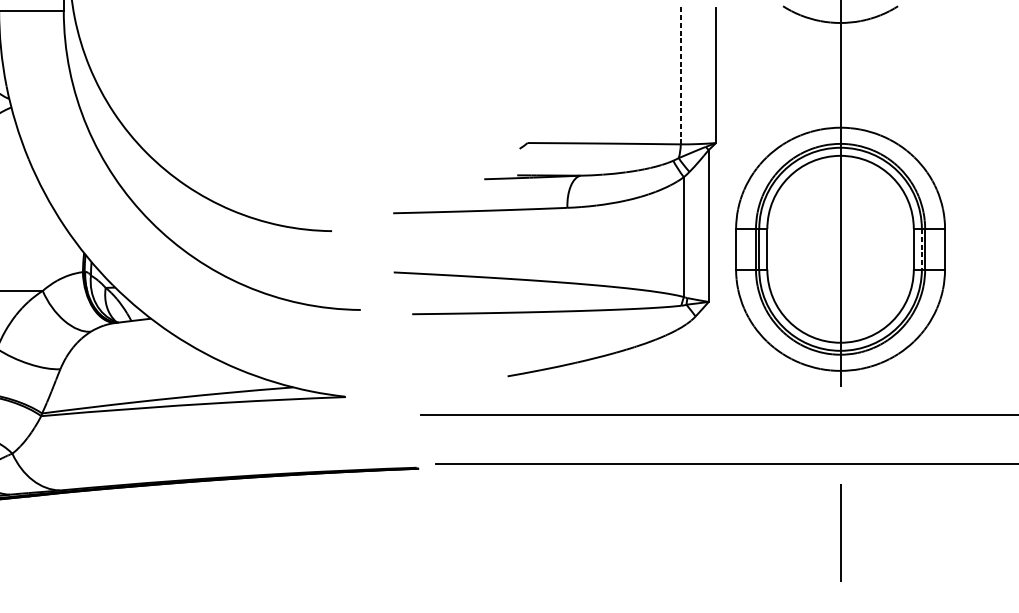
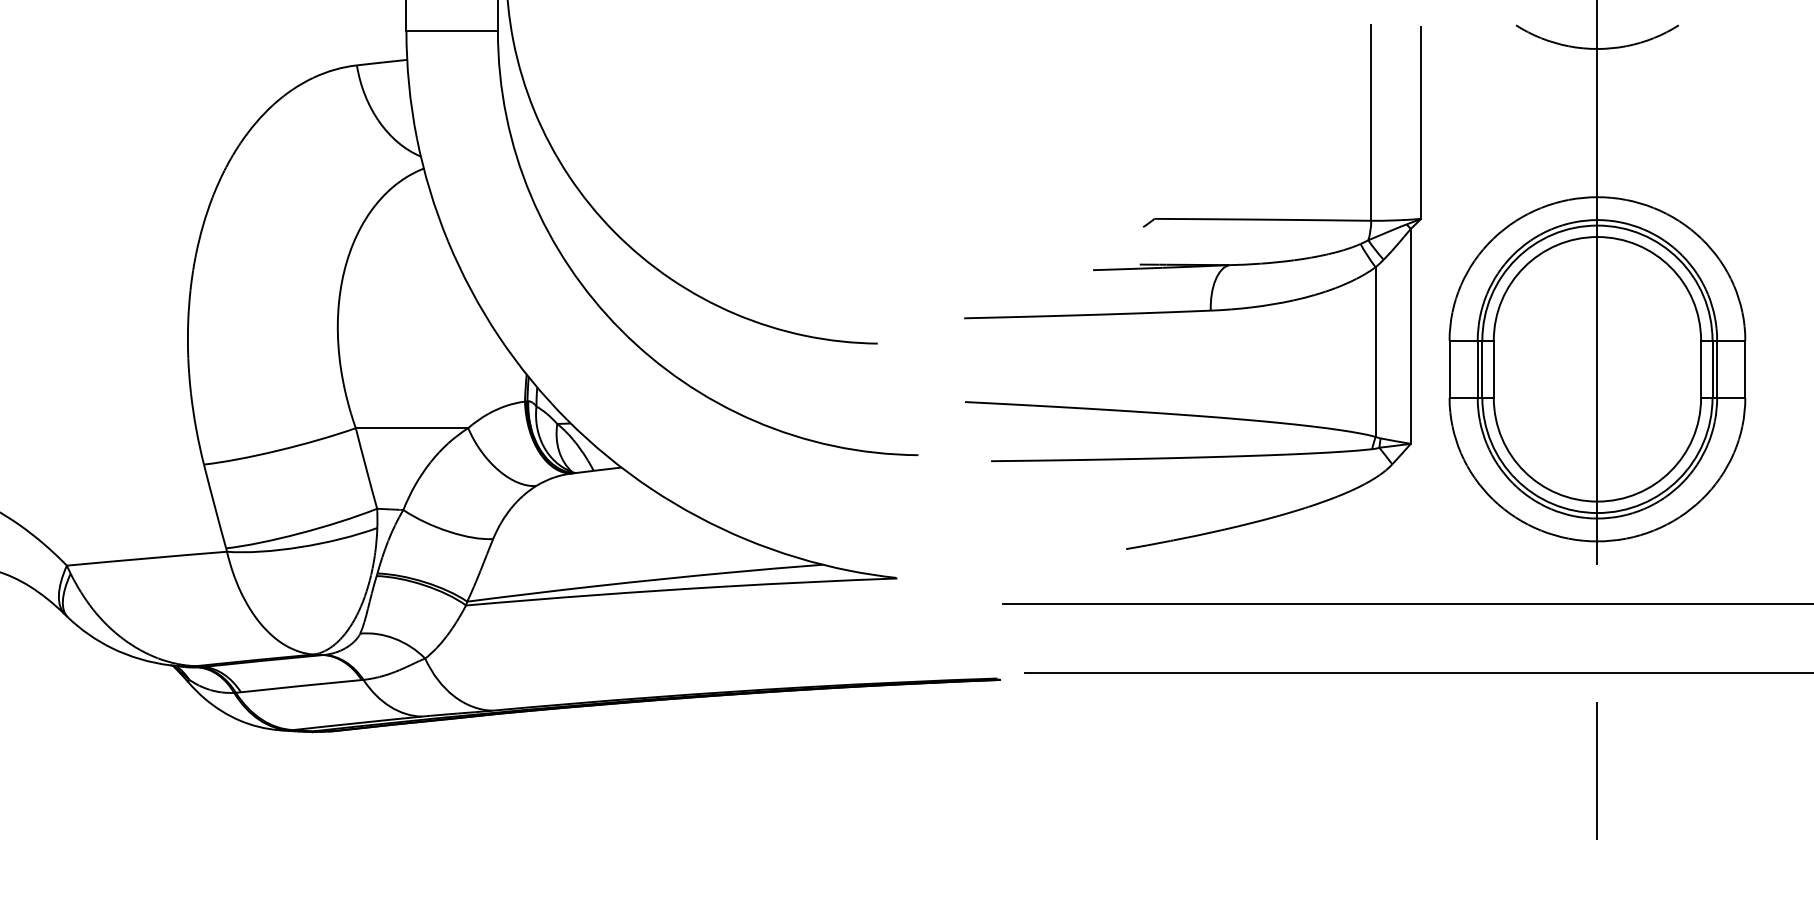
line: (680, 75) -> (1371, 123), dashed -> solid
line: (921, 249) -> (1712, 369), dashed -> solid

